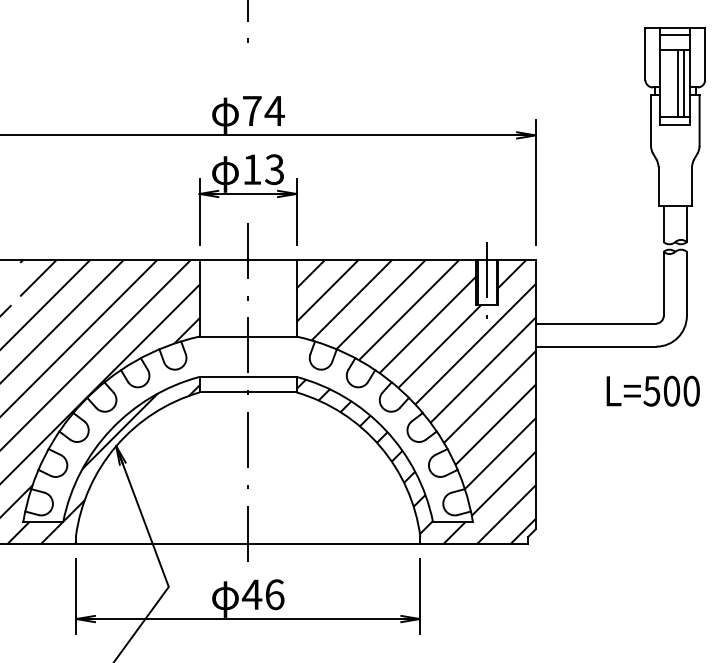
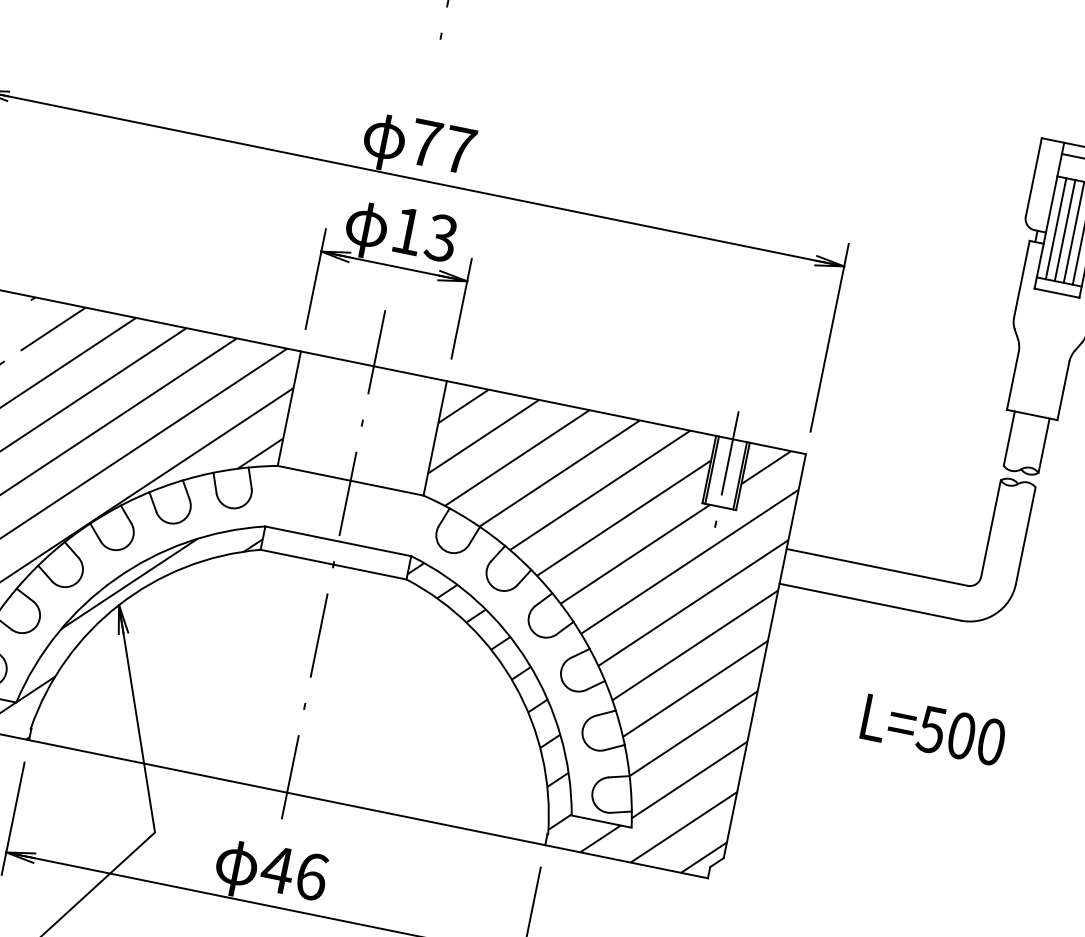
line: (666, 83) -> (1056, 228), added
line: (672, 83) -> (1065, 230), added
text: (274, 110) -> (459, 149), 74 -> 77
text: (652, 390) -> (932, 728), moved

